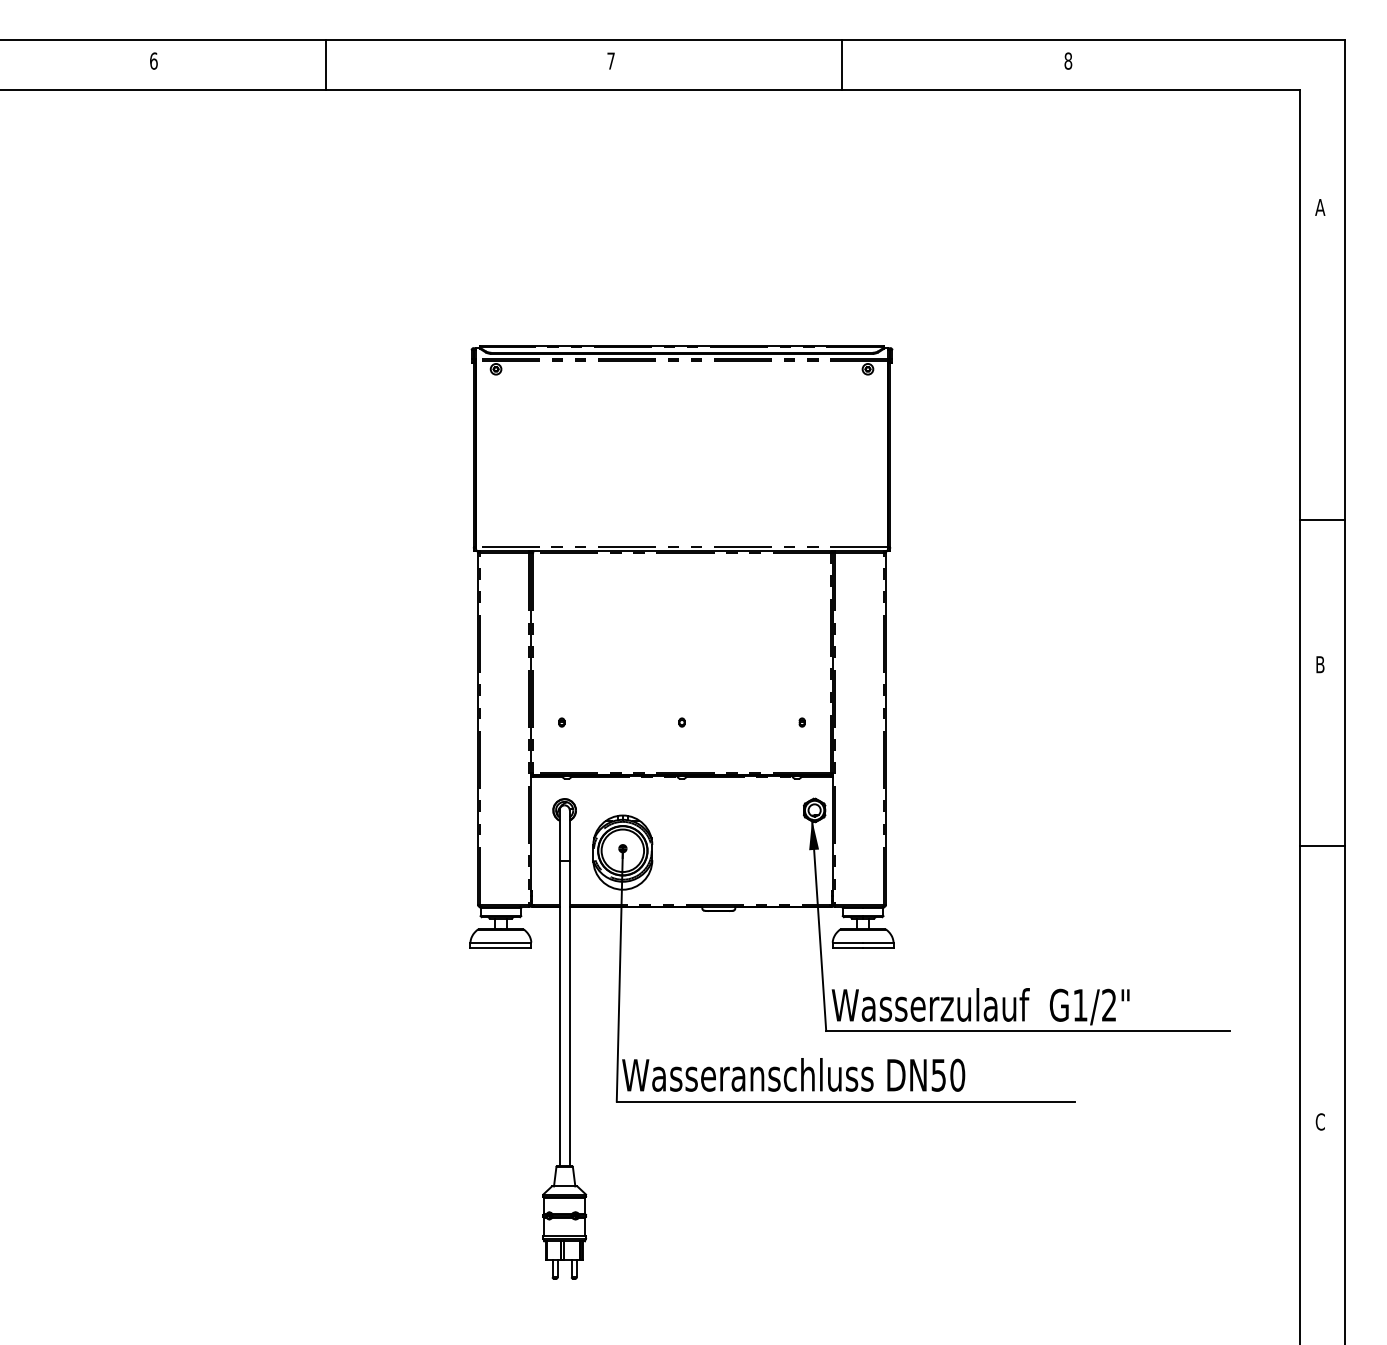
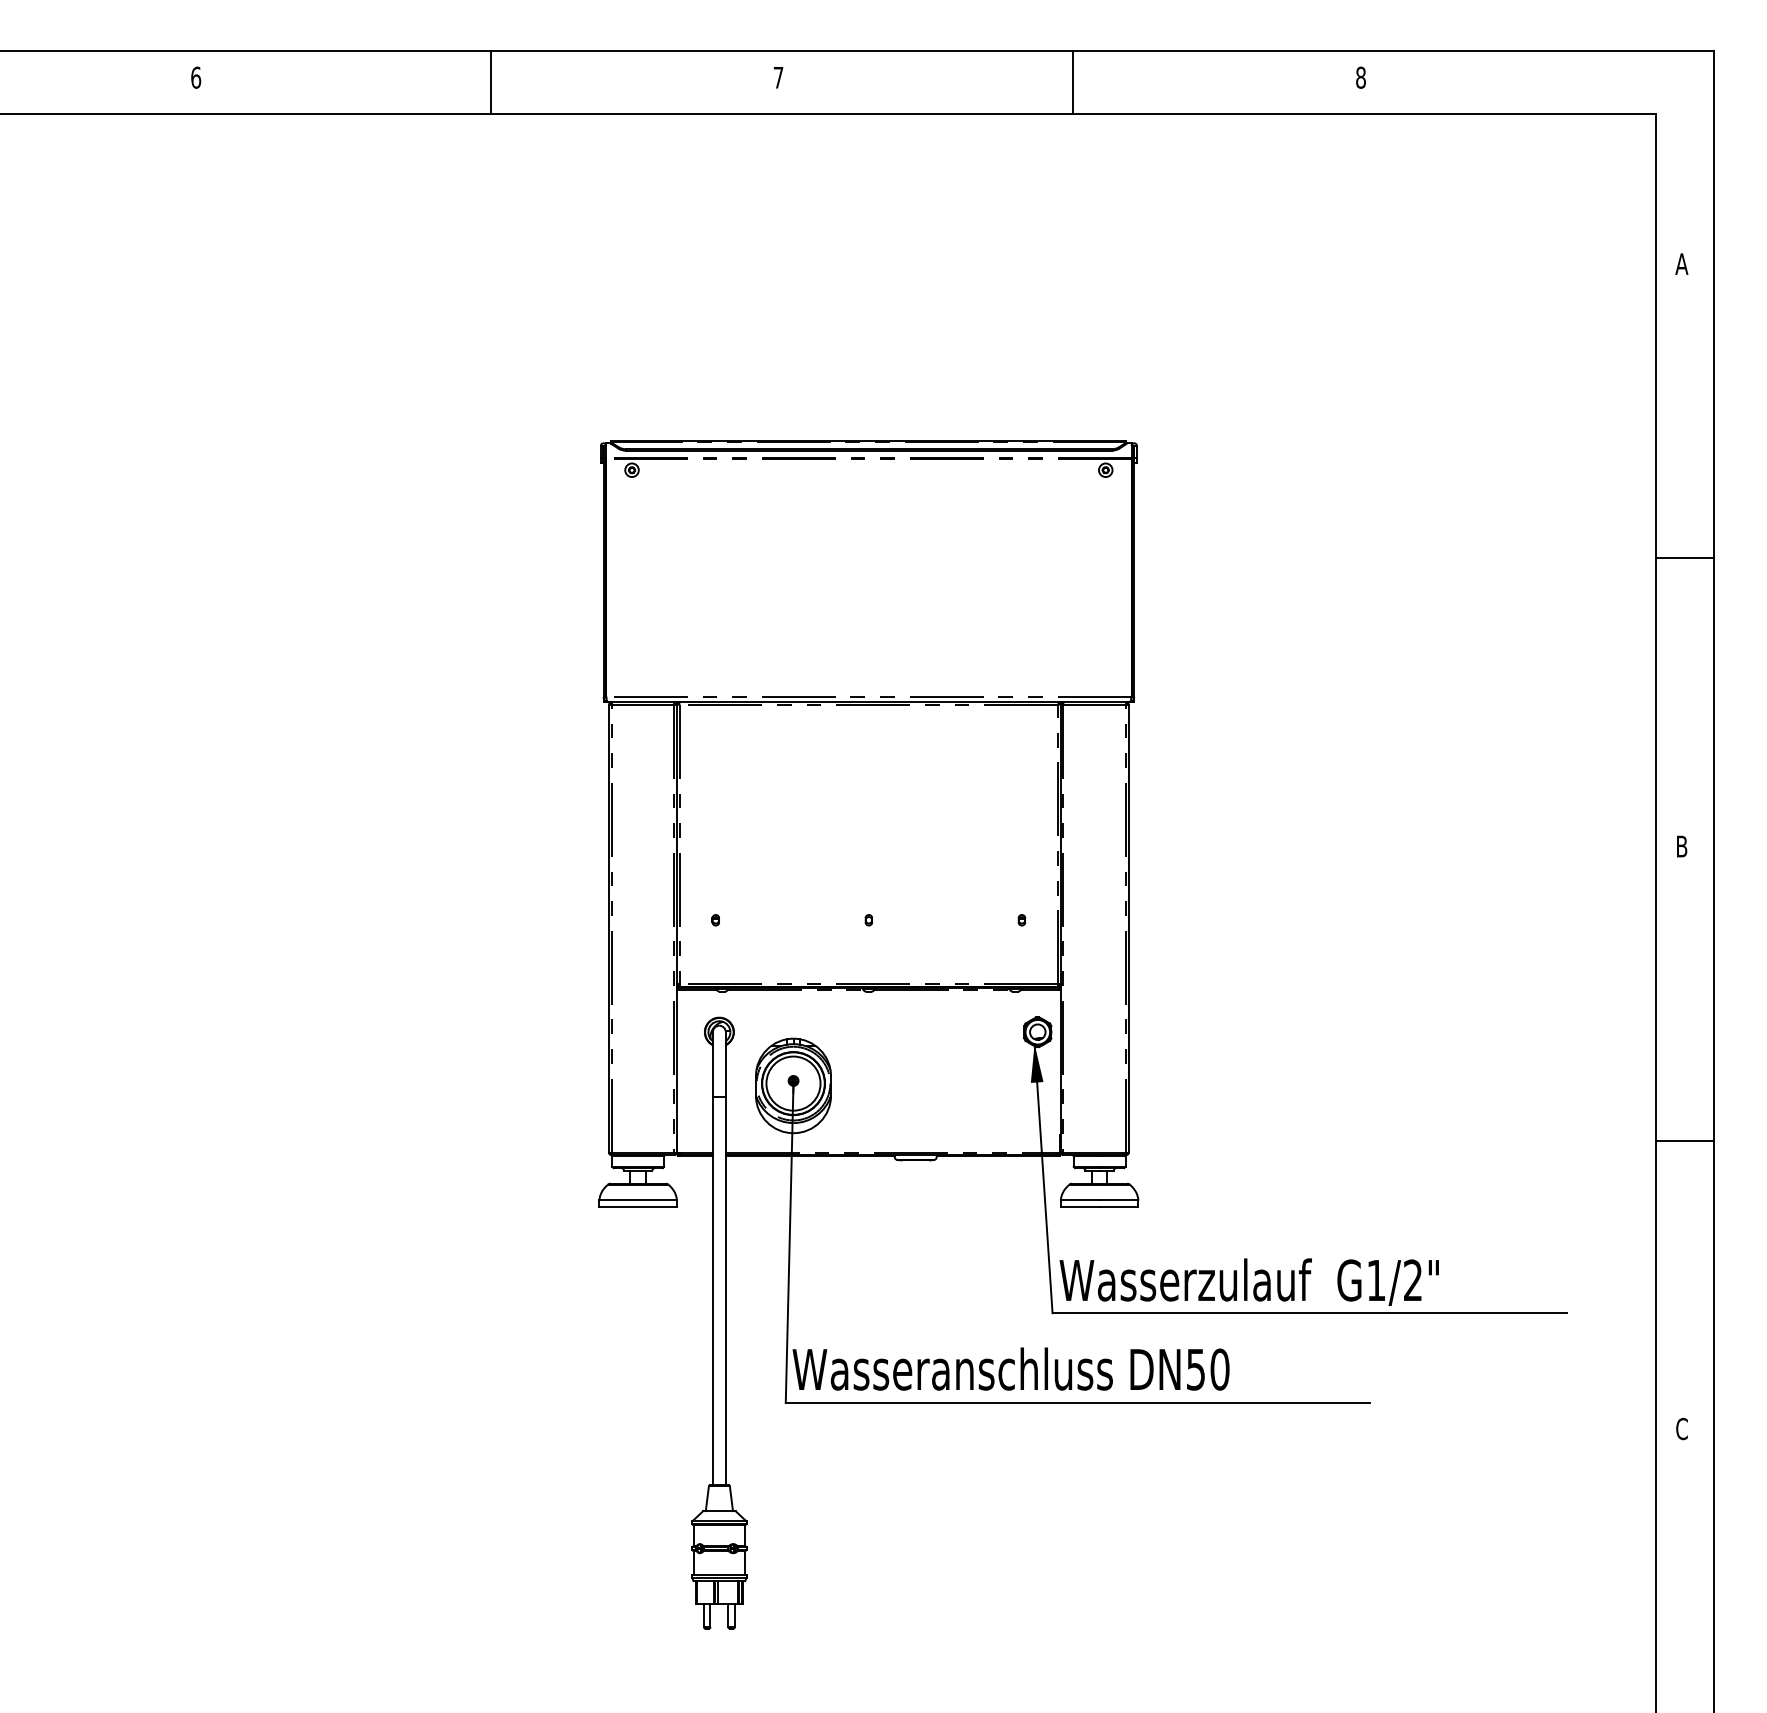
line: (326, 64) -> (491, 82), moved
line: (1322, 520) -> (1684, 558), moved
line: (1322, 845) -> (1684, 1140), moved

